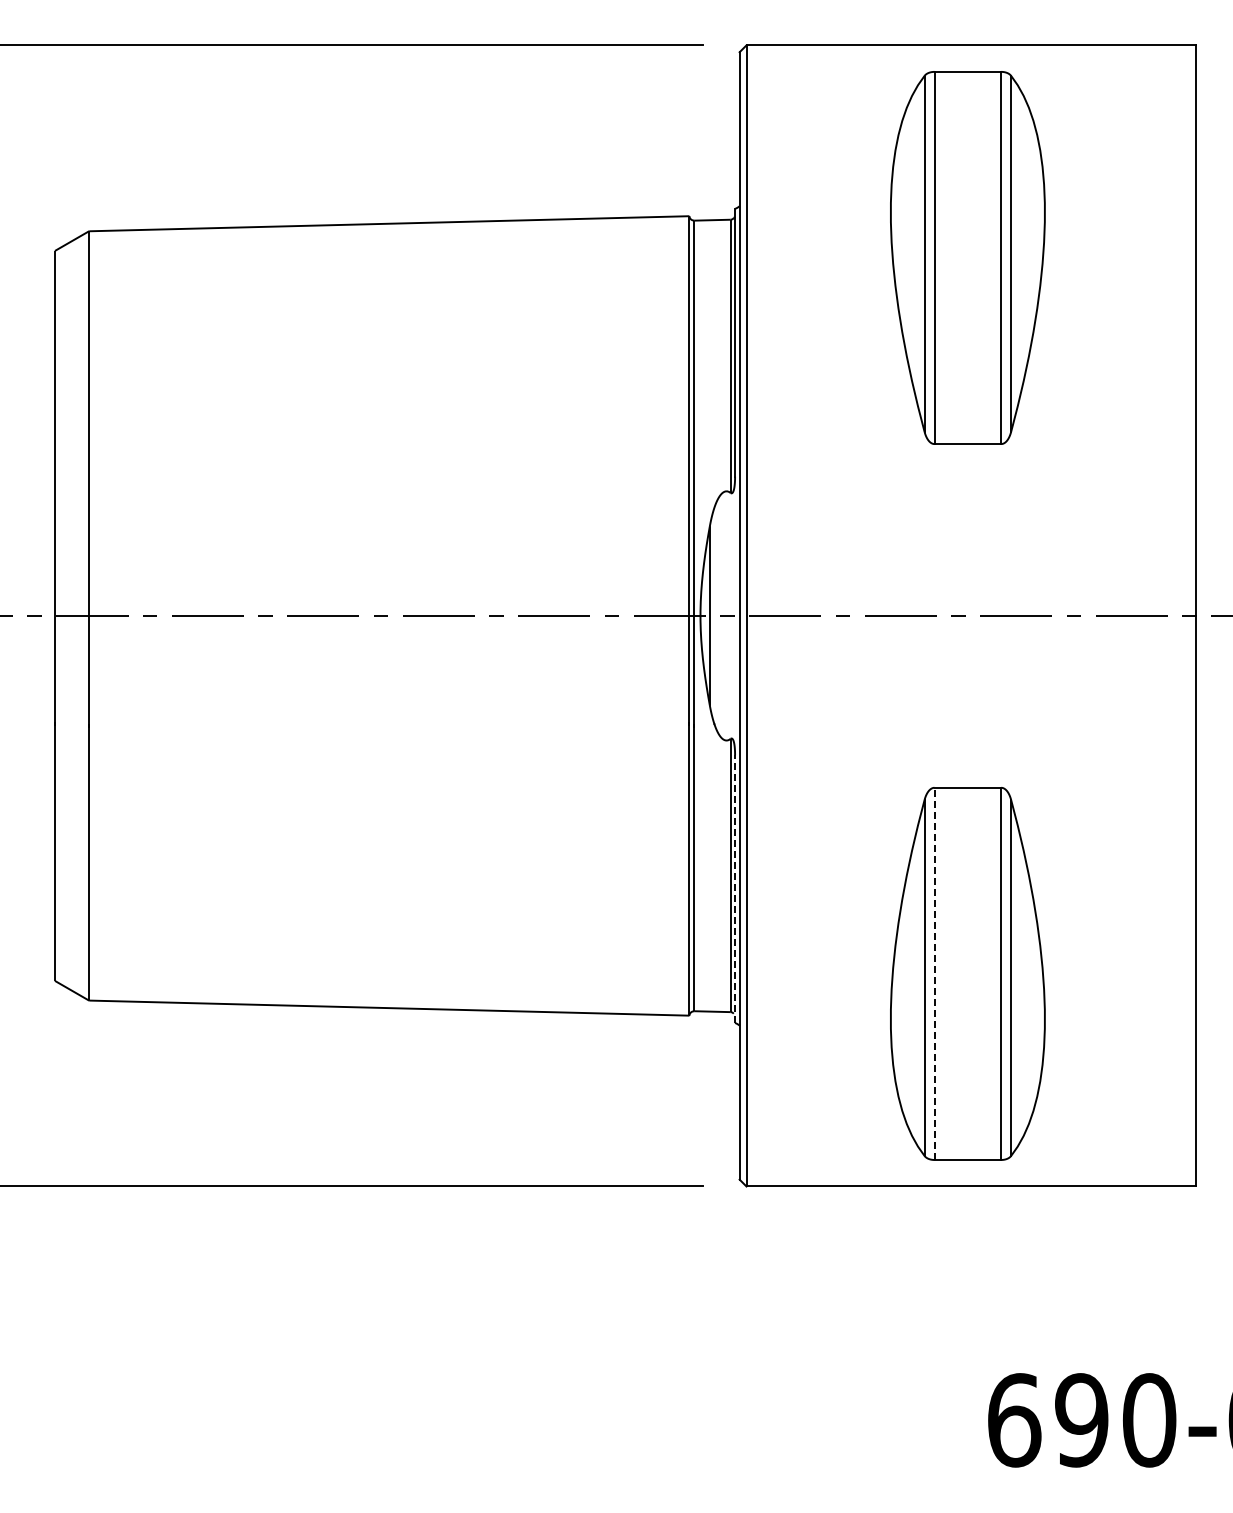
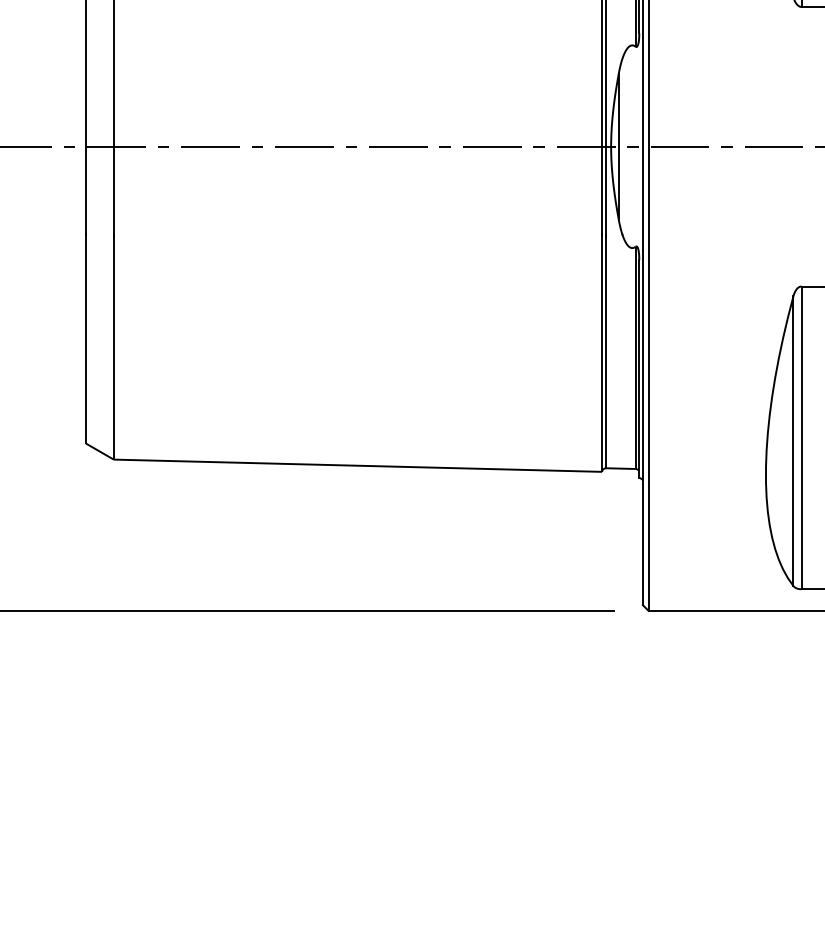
line: (735, 889) -> (639, 369), dashed -> solid
line: (934, 973) -> (801, 437), dashed -> solid

